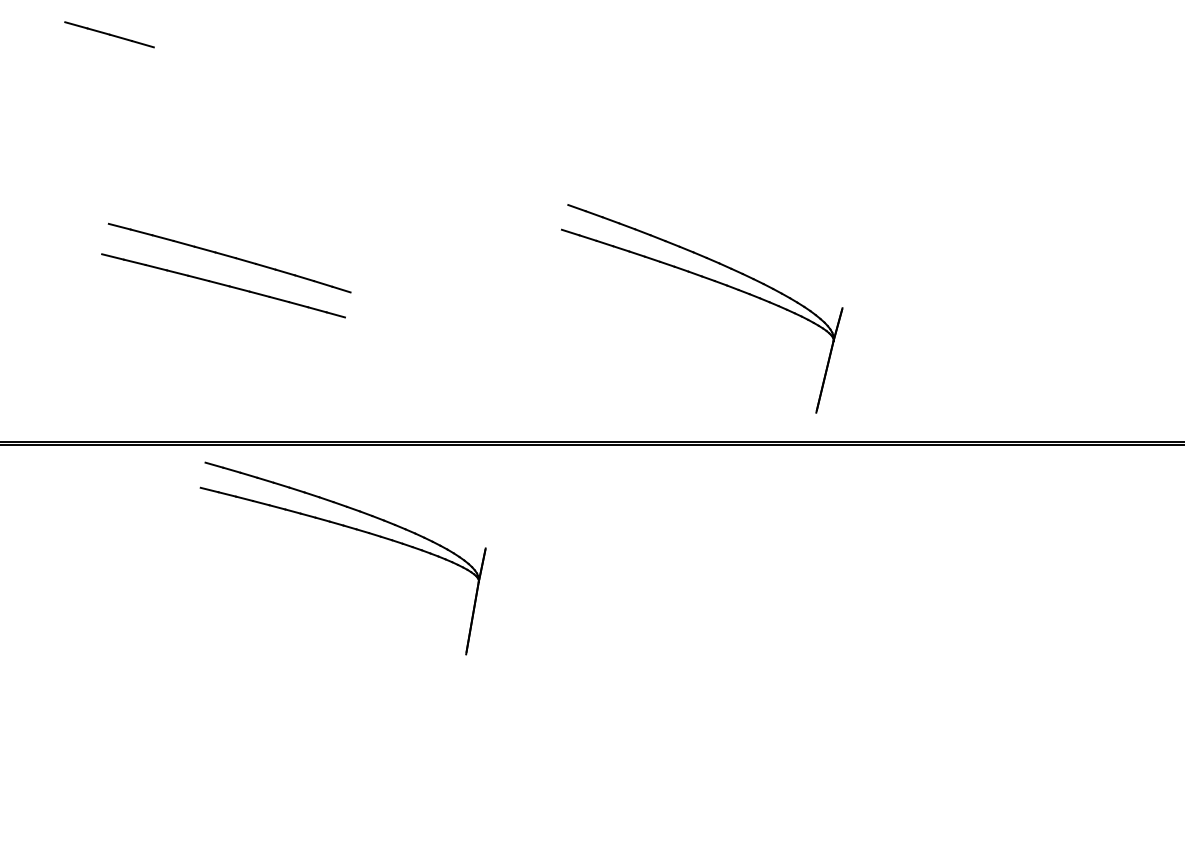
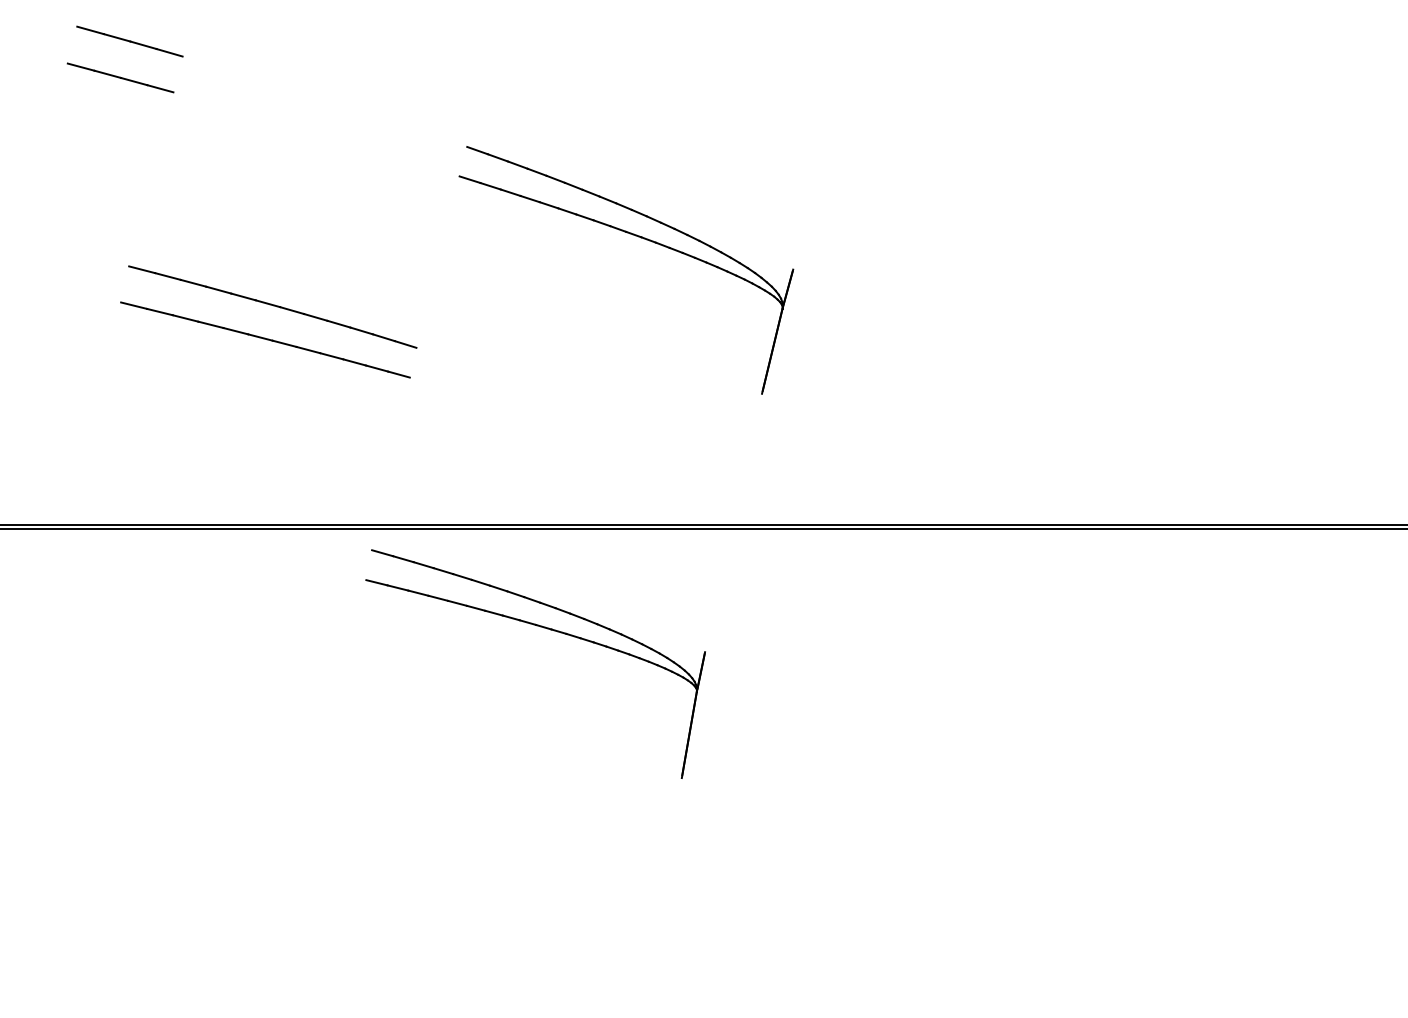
line: (101, 64) -> (120, 77), added
part: (712, 281) -> (638, 237), moved
part: (349, 528) -> (543, 628), moved

